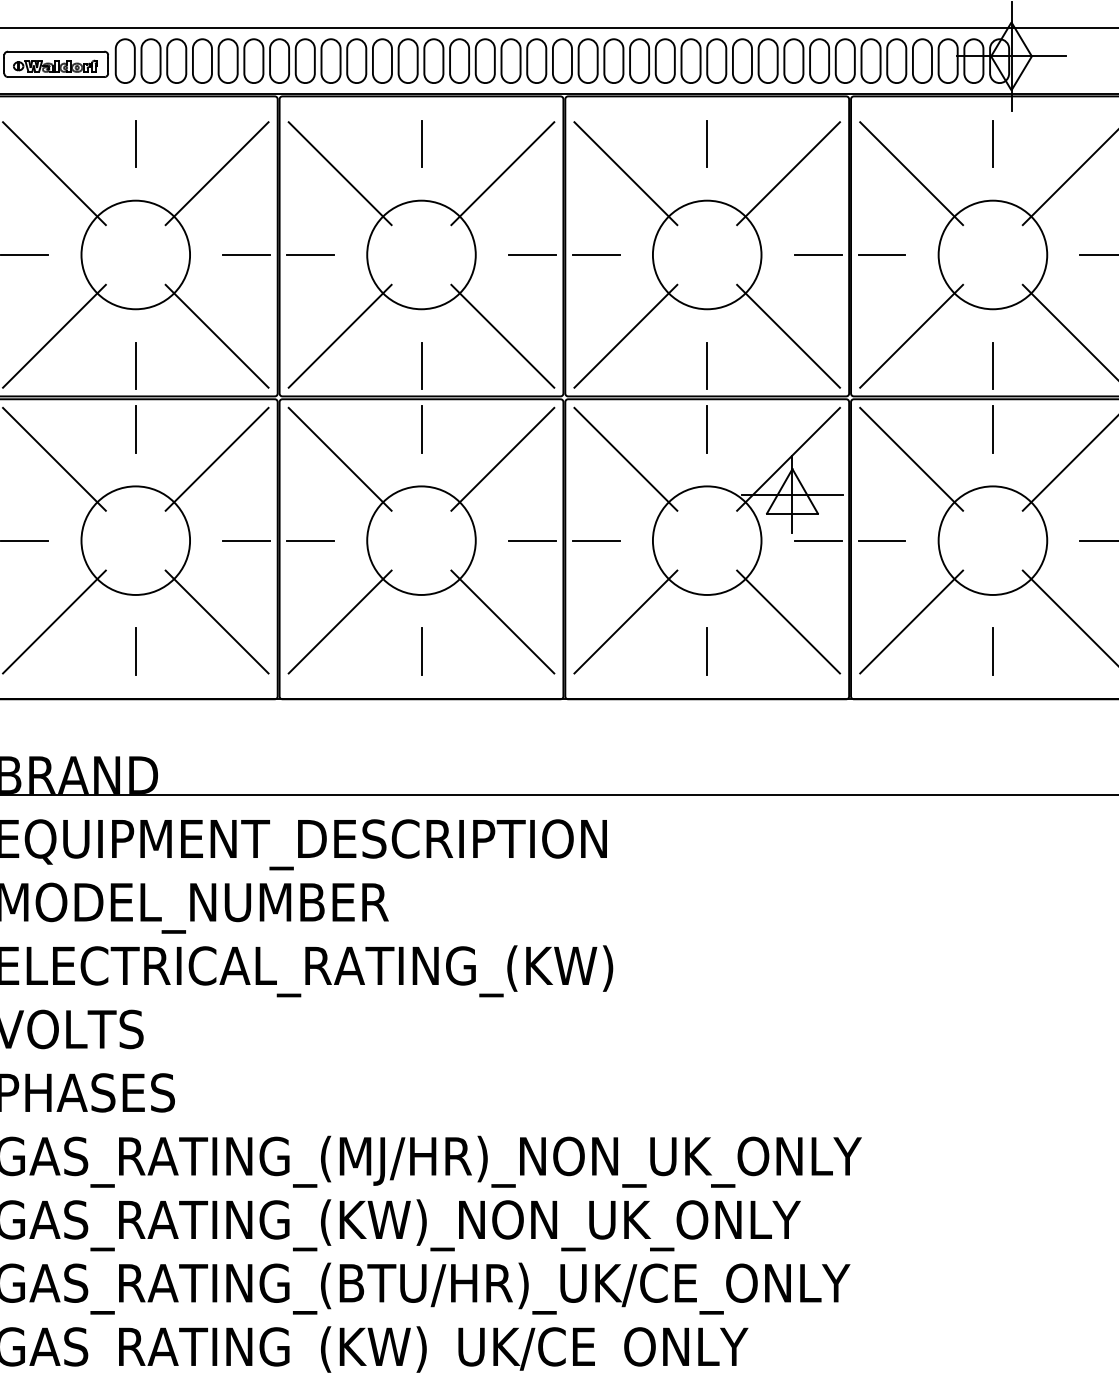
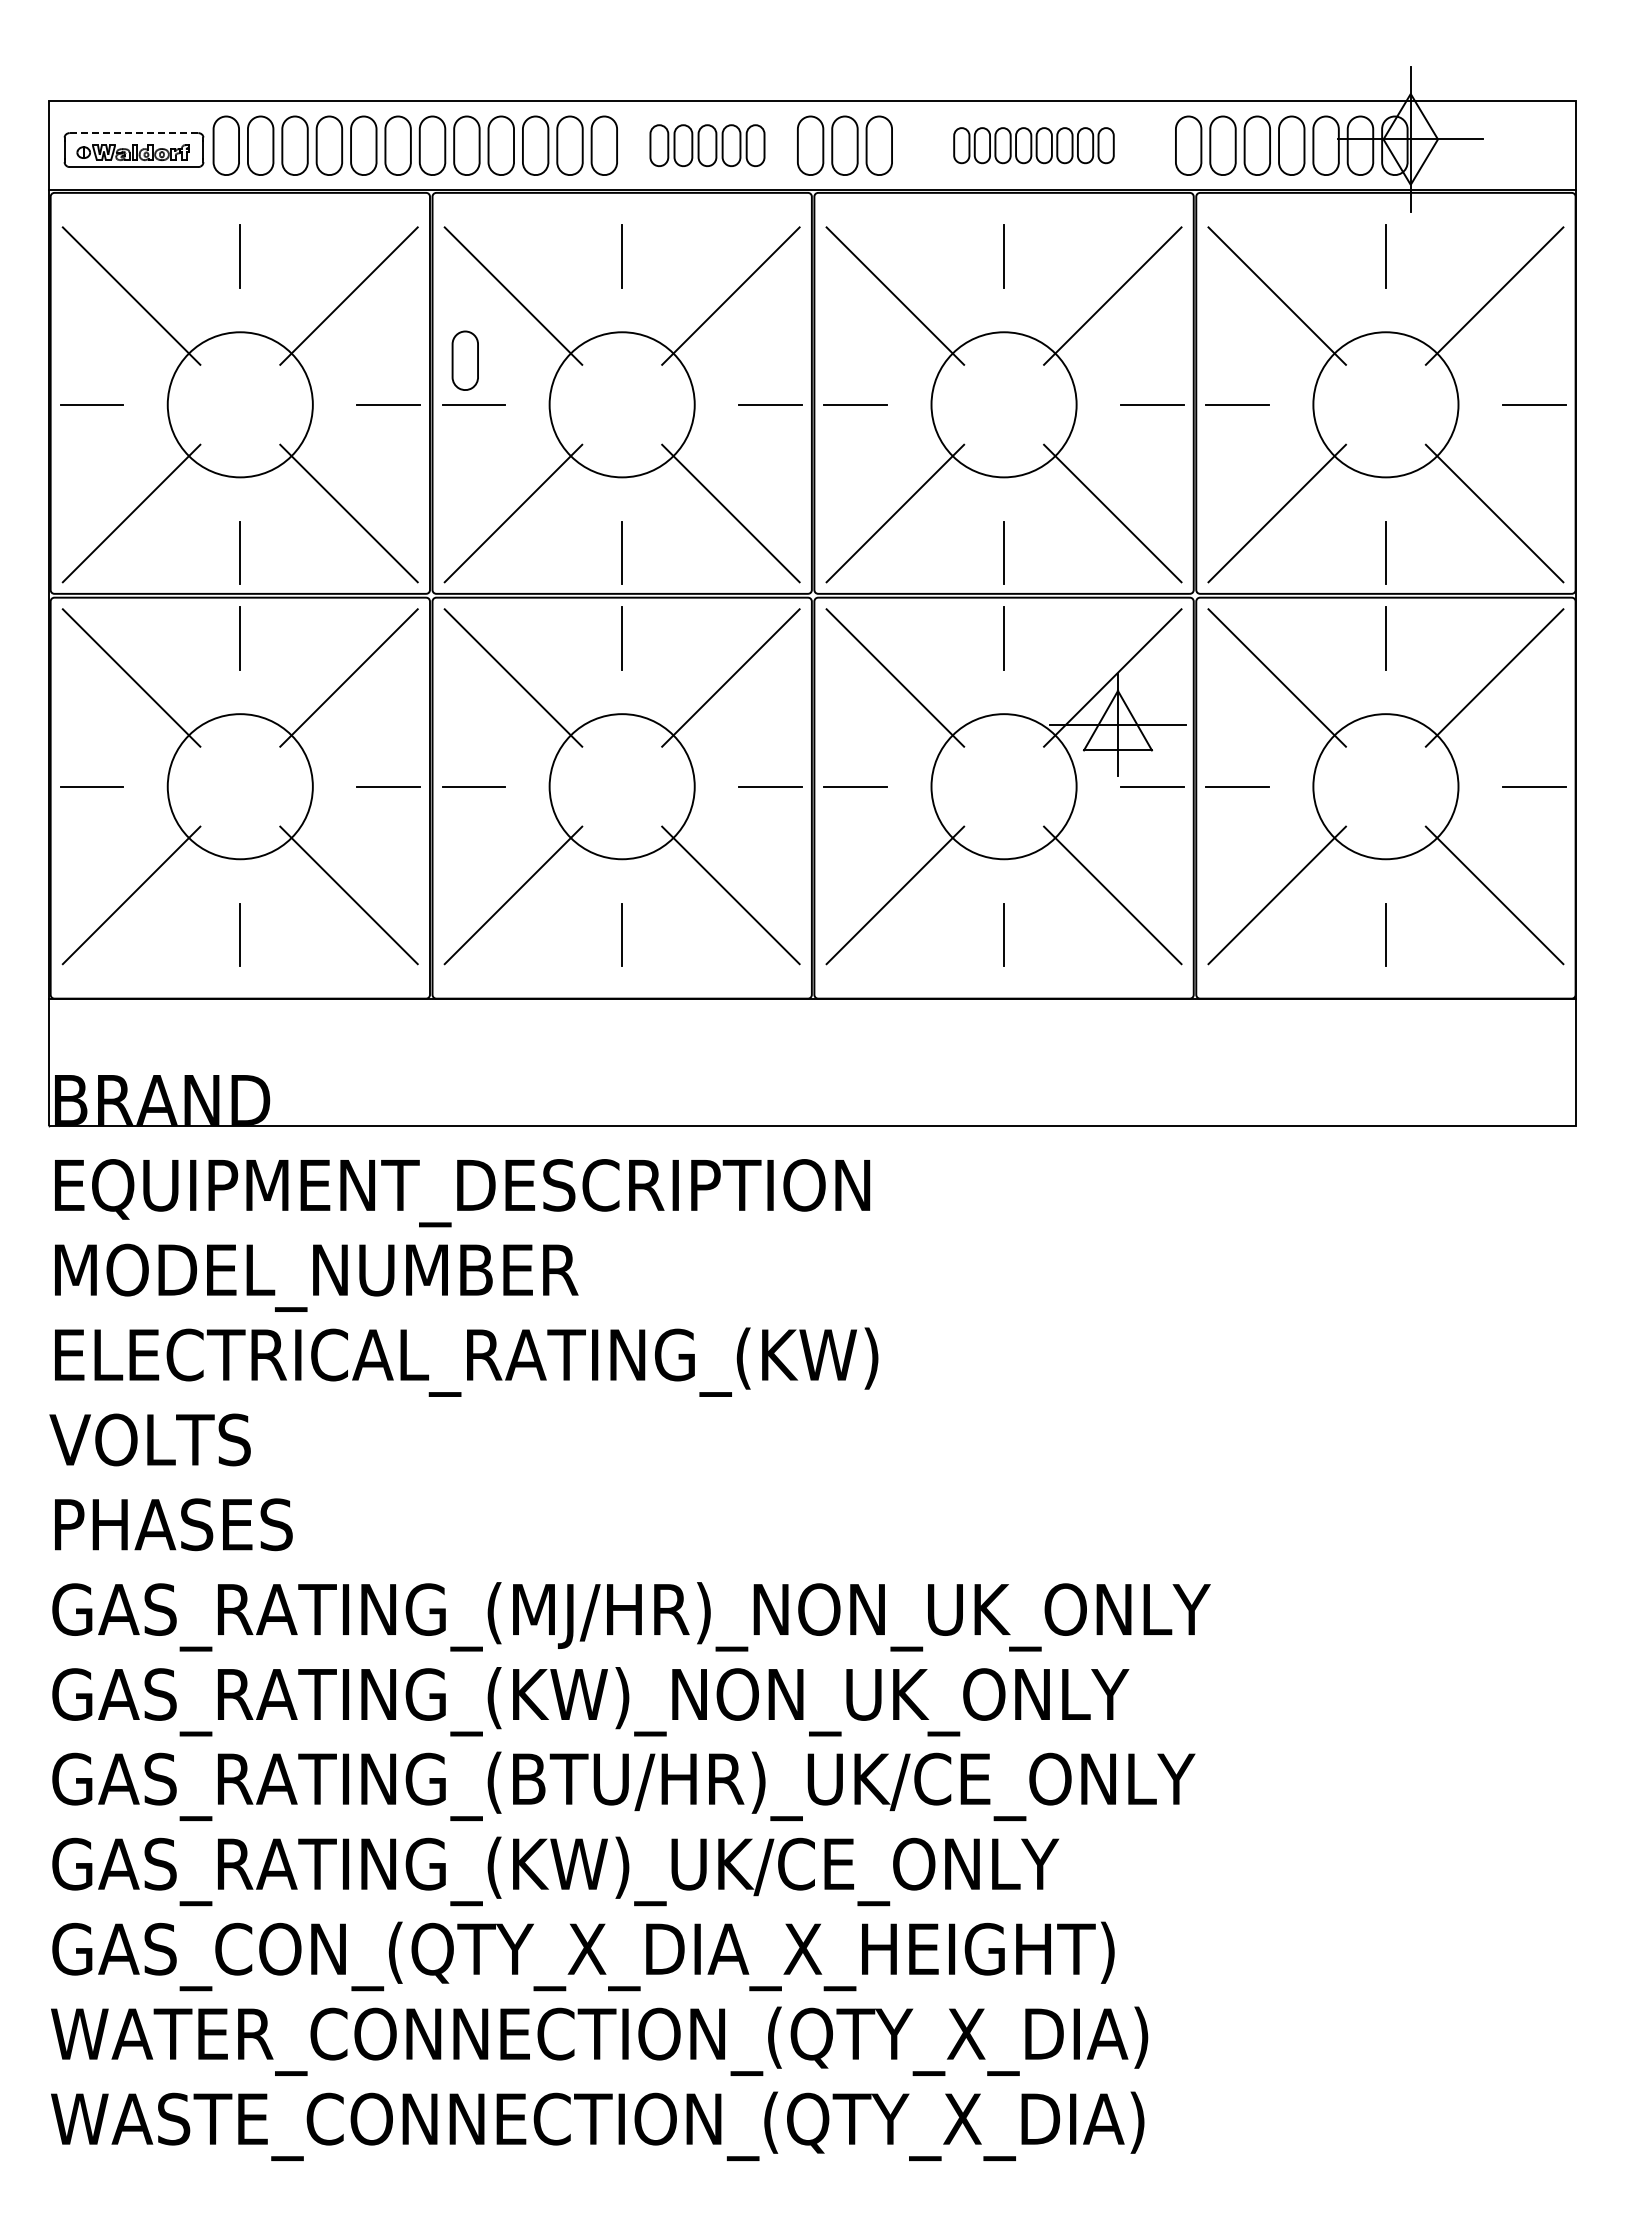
line: (55, 51) -> (133, 133), solid -> dashed
part: (485, 60) -> (707, 145), size x0.7
part: (729, 60) -> (1033, 145), size x0.6
part: (303, 221) -> (464, 360), added

